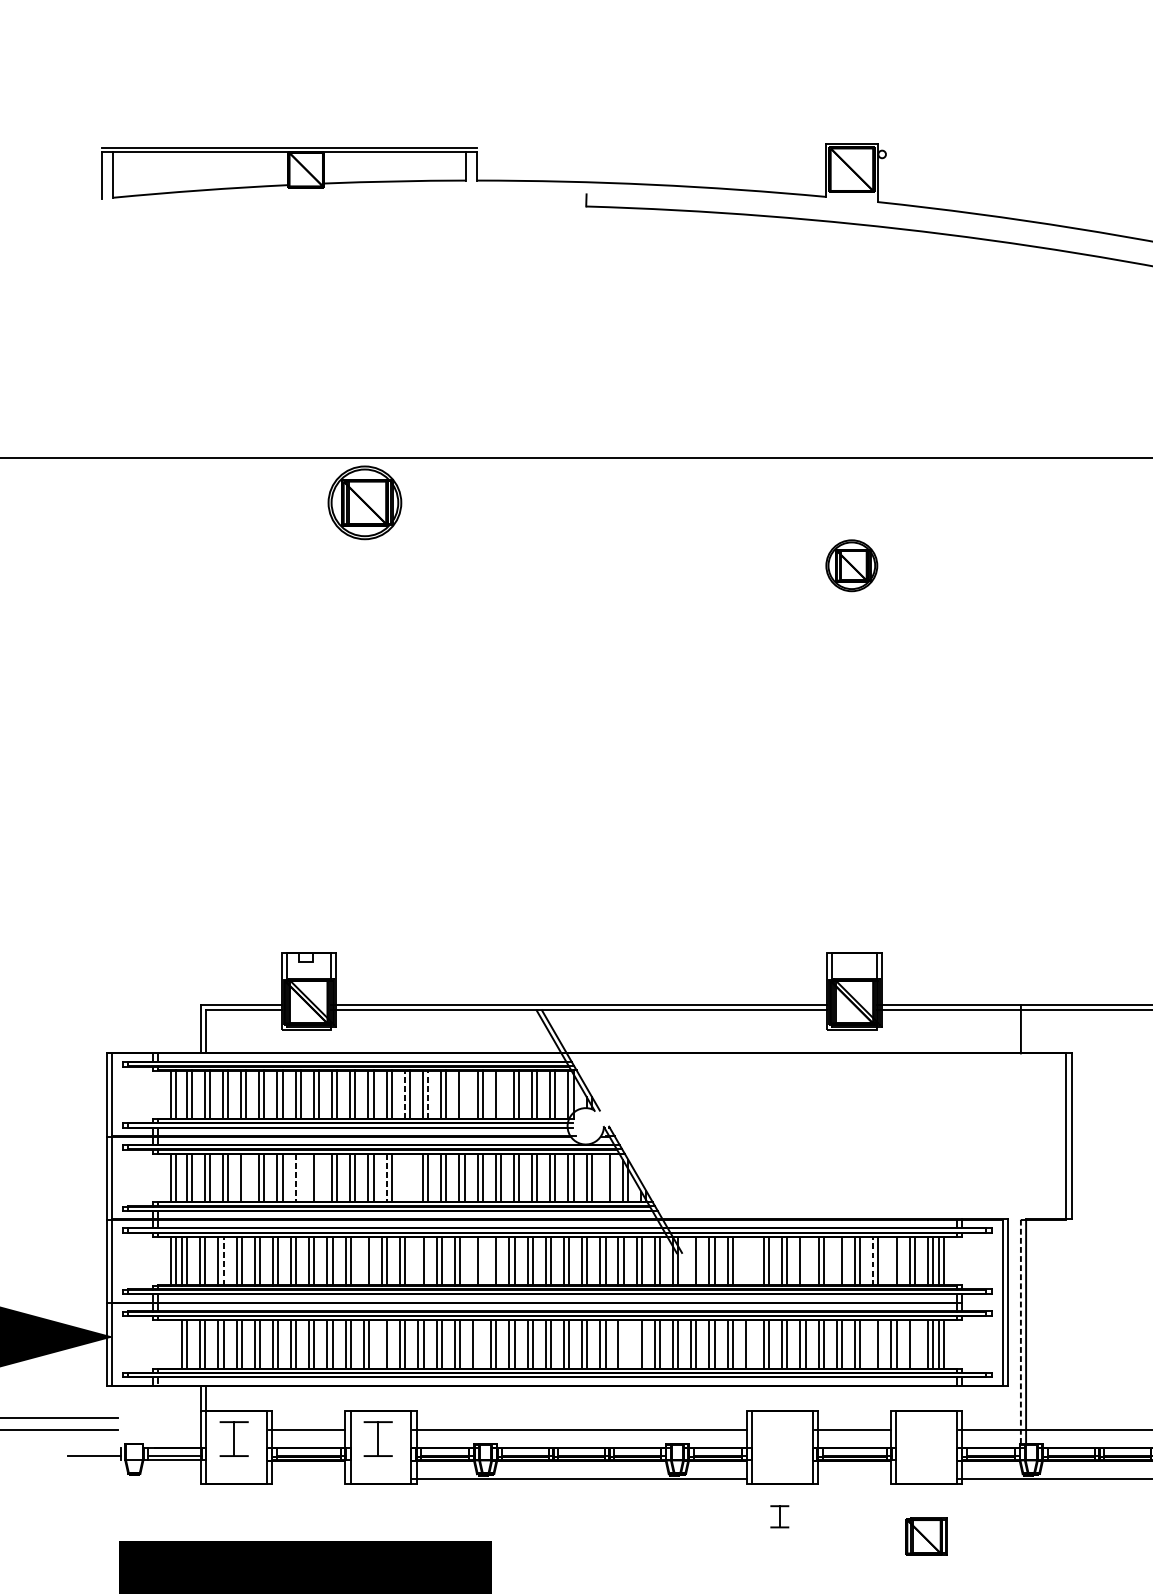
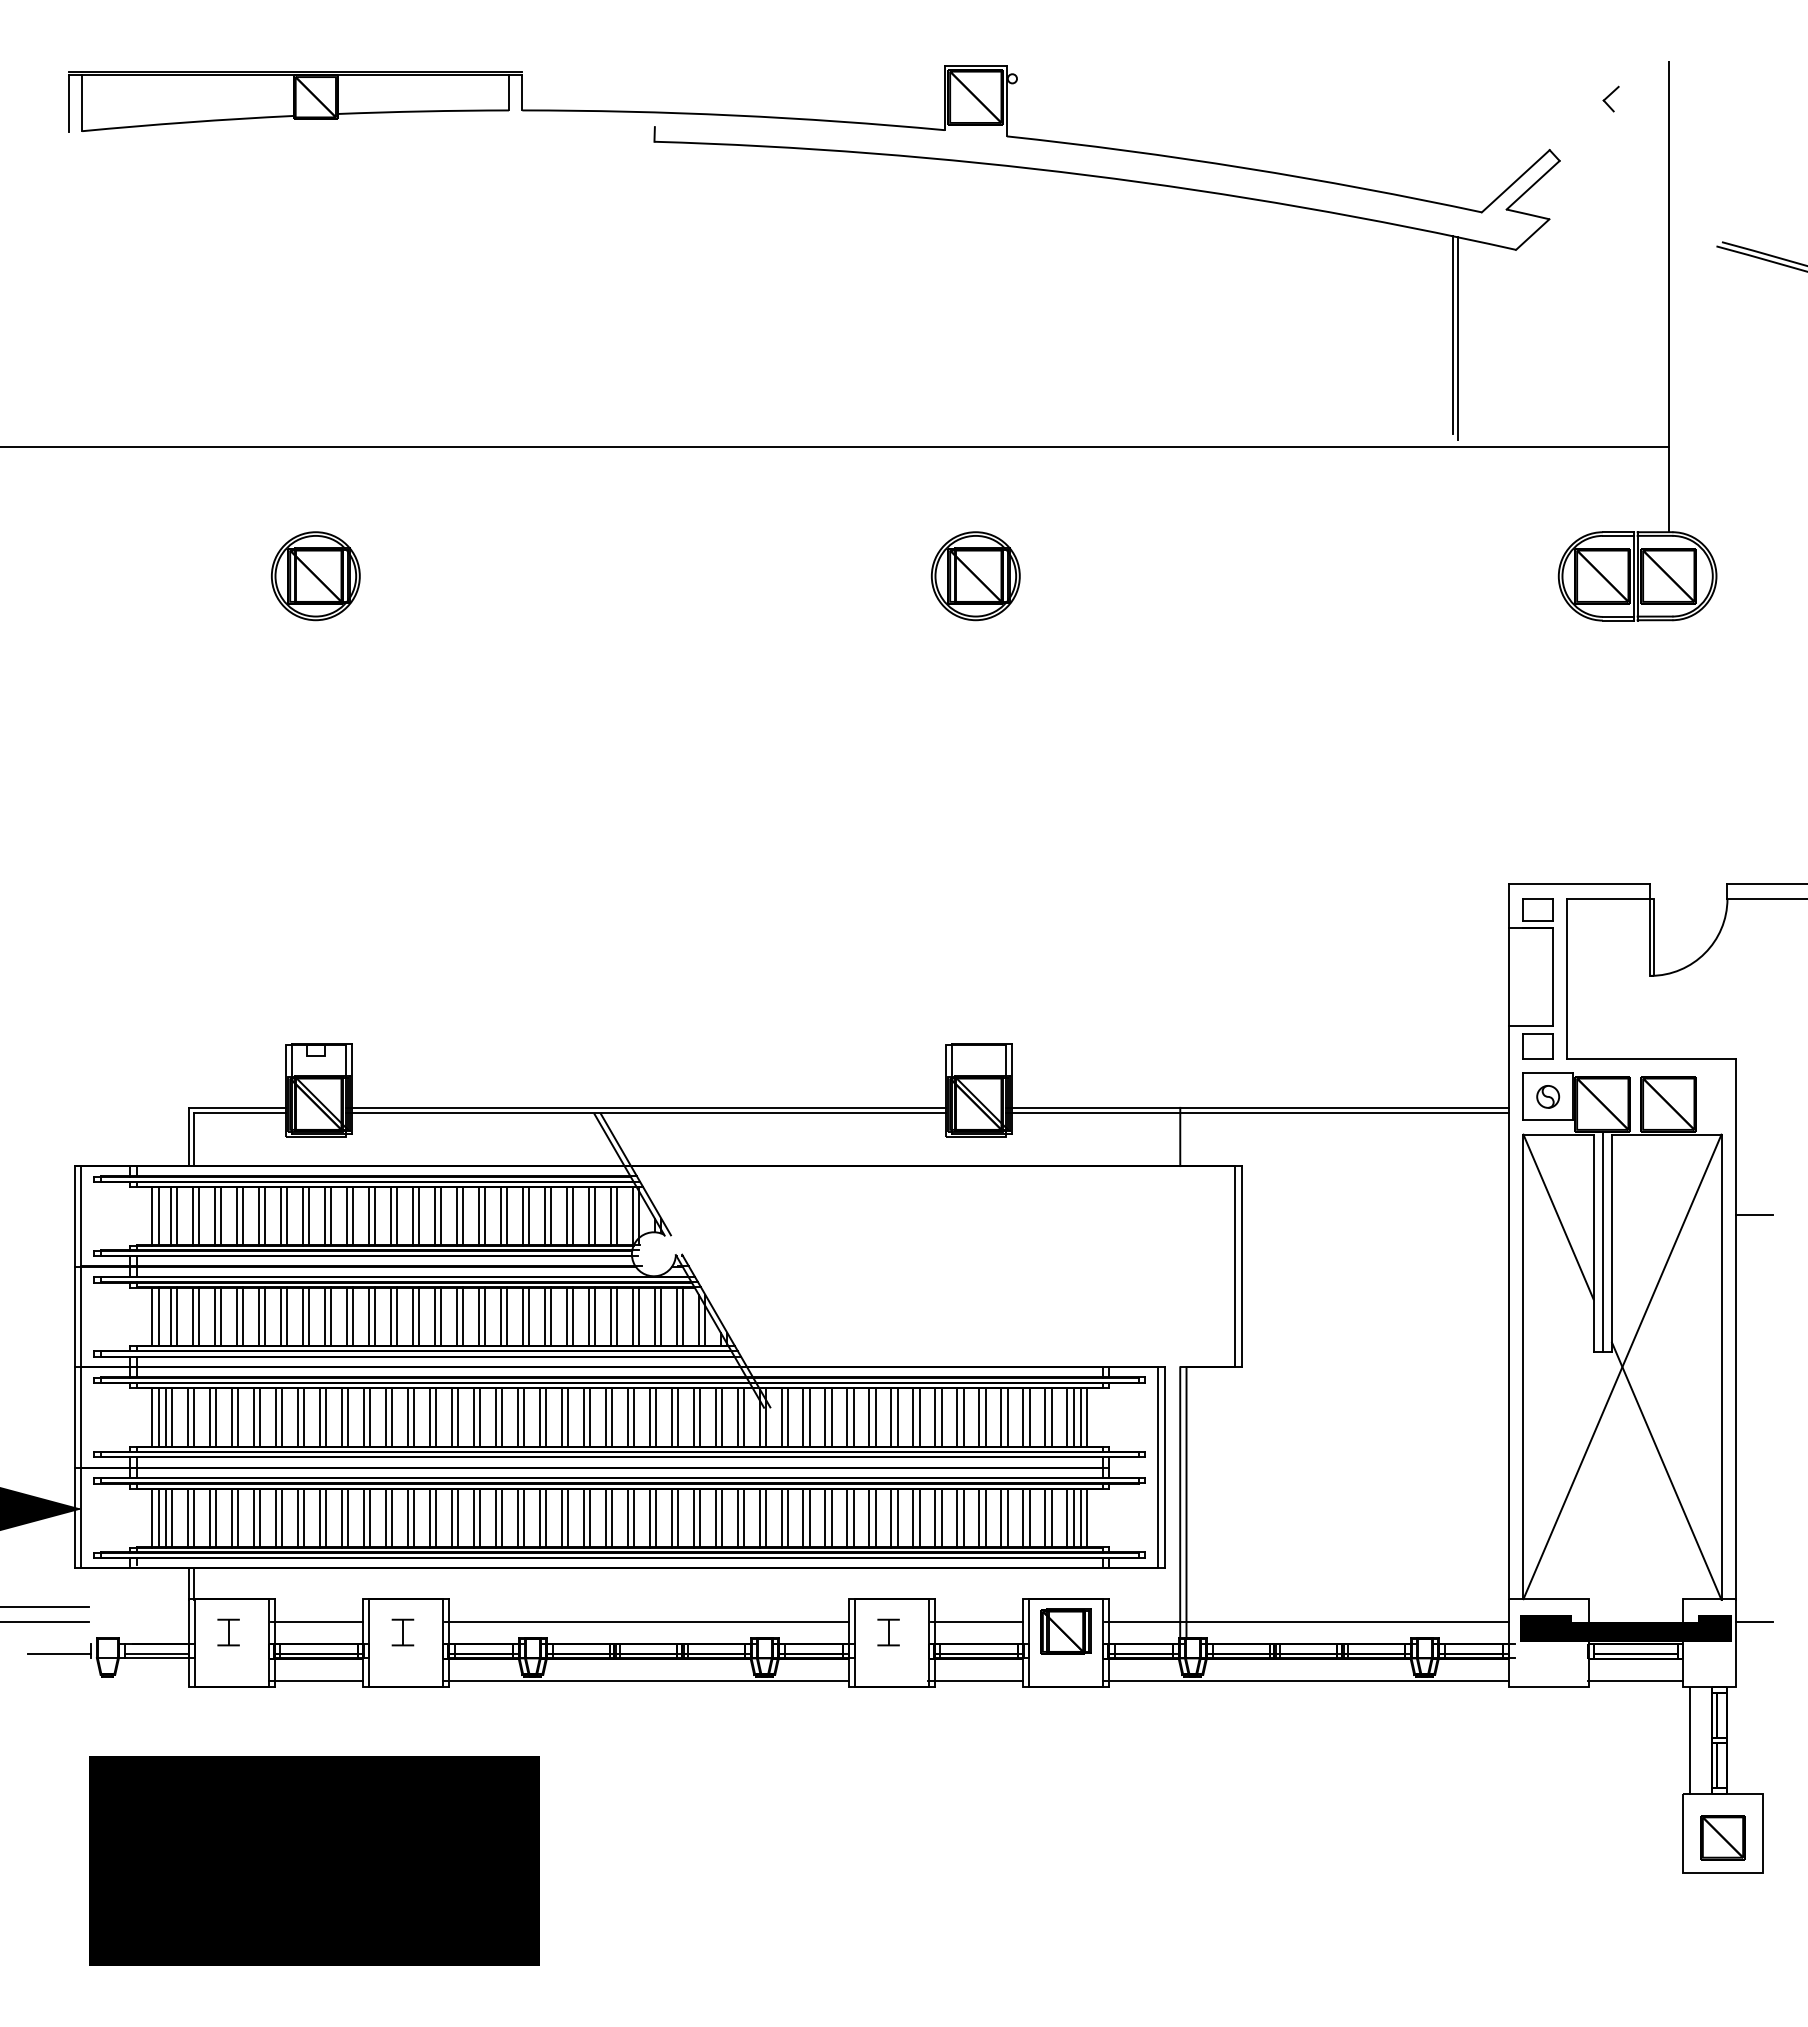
part: (364, 503) -> (315, 576), moved
part: (851, 565) -> (975, 576), size x1.43
line: (405, 1094) -> (435, 1215), dashed -> solid
line: (428, 1094) -> (463, 1215), dashed -> solid
line: (464, 1094) -> (507, 1215), added
line: (501, 1094) -> (551, 1215), added
line: (246, 1177) -> (243, 1316), added
line: (301, 1177) -> (309, 1316), added
line: (319, 1177) -> (331, 1316), added
line: (405, 1177) -> (435, 1316), added
line: (410, 1177) -> (441, 1316), added
line: (604, 1177) -> (676, 1316), added
line: (296, 1178) -> (303, 1317), dashed -> solid
line: (386, 1178) -> (413, 1317), dashed -> solid
line: (223, 1260) -> (215, 1416), dashed -> solid
line: (750, 1260) -> (853, 1416), added
line: (805, 1260) -> (919, 1416), added
line: (363, 1261) -> (385, 1417), added
line: (418, 1261) -> (451, 1417), added
line: (472, 1261) -> (517, 1417), added
line: (491, 1261) -> (539, 1417), added
line: (691, 1261) -> (781, 1417), added
line: (745, 1261) -> (847, 1417), added
line: (836, 1261) -> (957, 1417), added
line: (873, 1261) -> (1001, 1417), dashed -> solid
line: (891, 1261) -> (1023, 1417), added
line: (1021, 1331) -> (1180, 1502), dashed -> solid
line: (171, 1343) -> (152, 1517), added
line: (176, 1343) -> (158, 1517), added
line: (382, 1343) -> (407, 1517), added
line: (477, 1343) -> (523, 1517), added
line: (623, 1343) -> (699, 1517), added
line: (636, 1343) -> (715, 1517), added
line: (750, 1343) -> (853, 1517), added
line: (873, 1343) -> (1001, 1517), added
line: (914, 1343) -> (1051, 1517), added
part: (234, 1439) -> (228, 1632), size x0.62
part: (377, 1439) -> (402, 1632), size x0.62
line: (305, 1478) -> (315, 1680), added
line: (851, 1478) -> (975, 1680), added
part: (779, 1516) -> (888, 1632), moved
part: (926, 1536) -> (1065, 1631), moved

